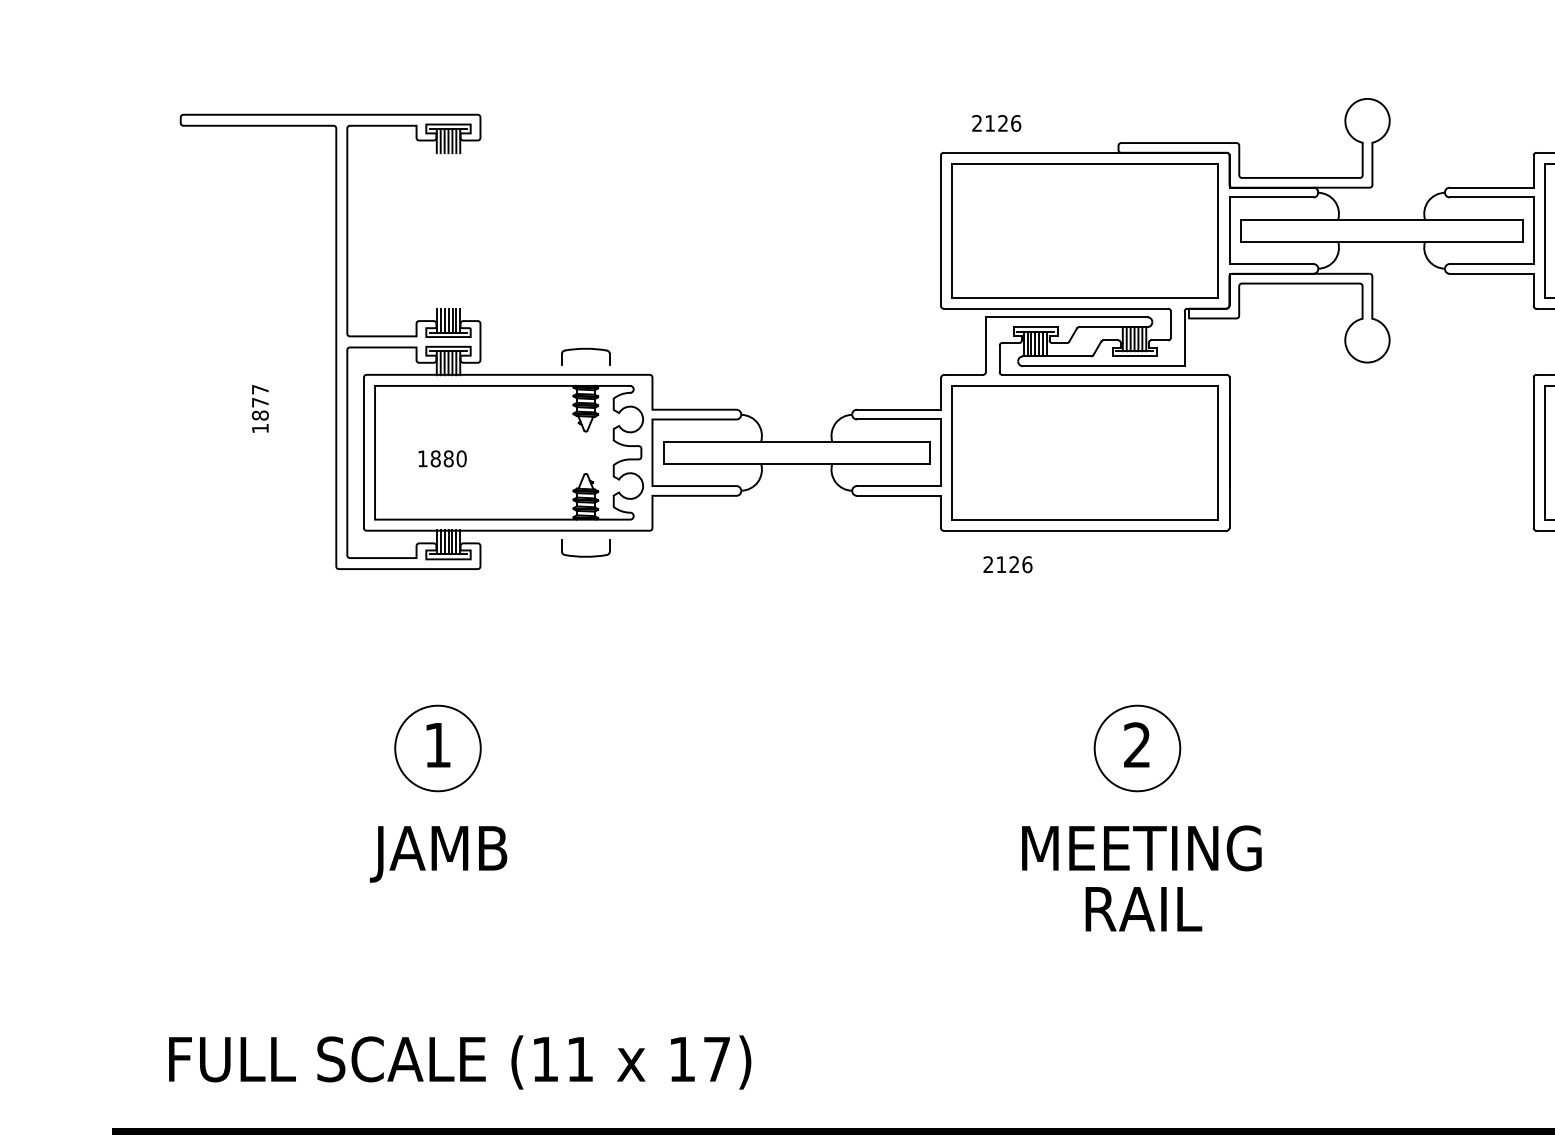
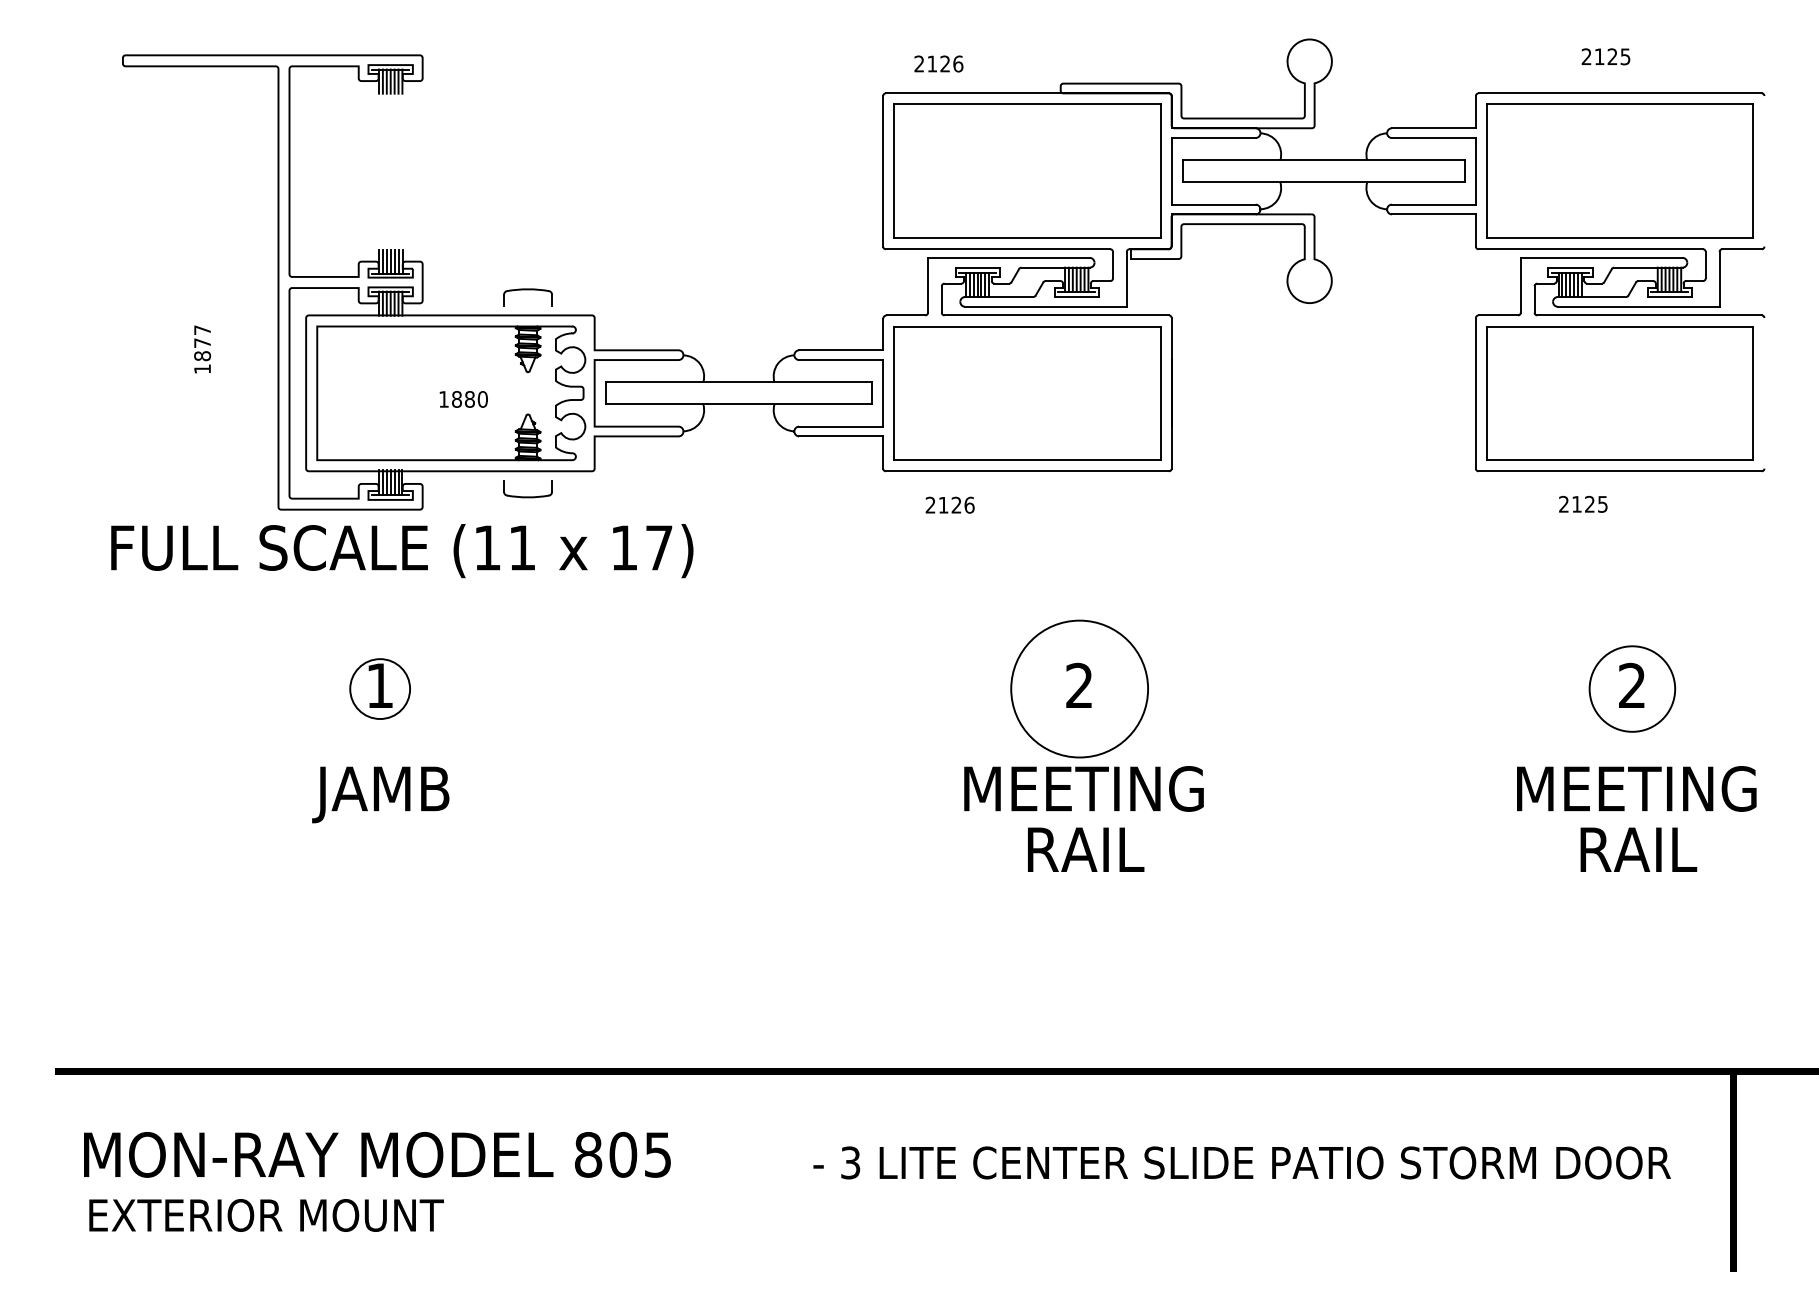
text: (442, 458) -> (463, 399), moved
circle: (437, 747) -> (379, 688), size x0.7
circle: (1137, 747) -> (1079, 688), size x1.6
text: (460, 1062) -> (402, 551), moved

